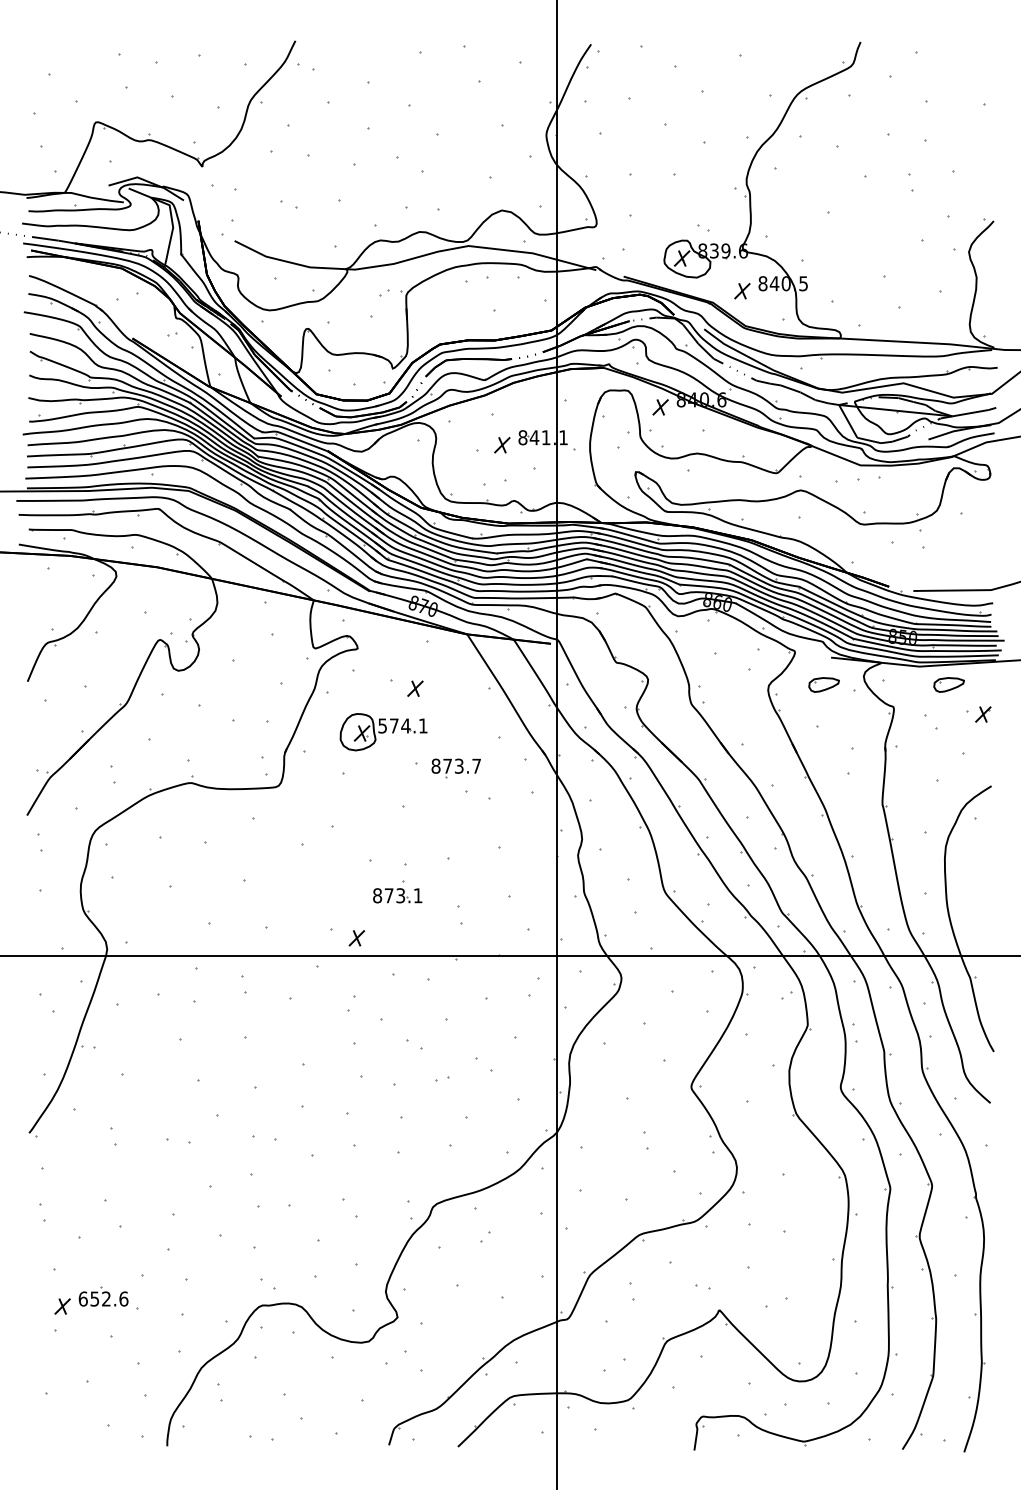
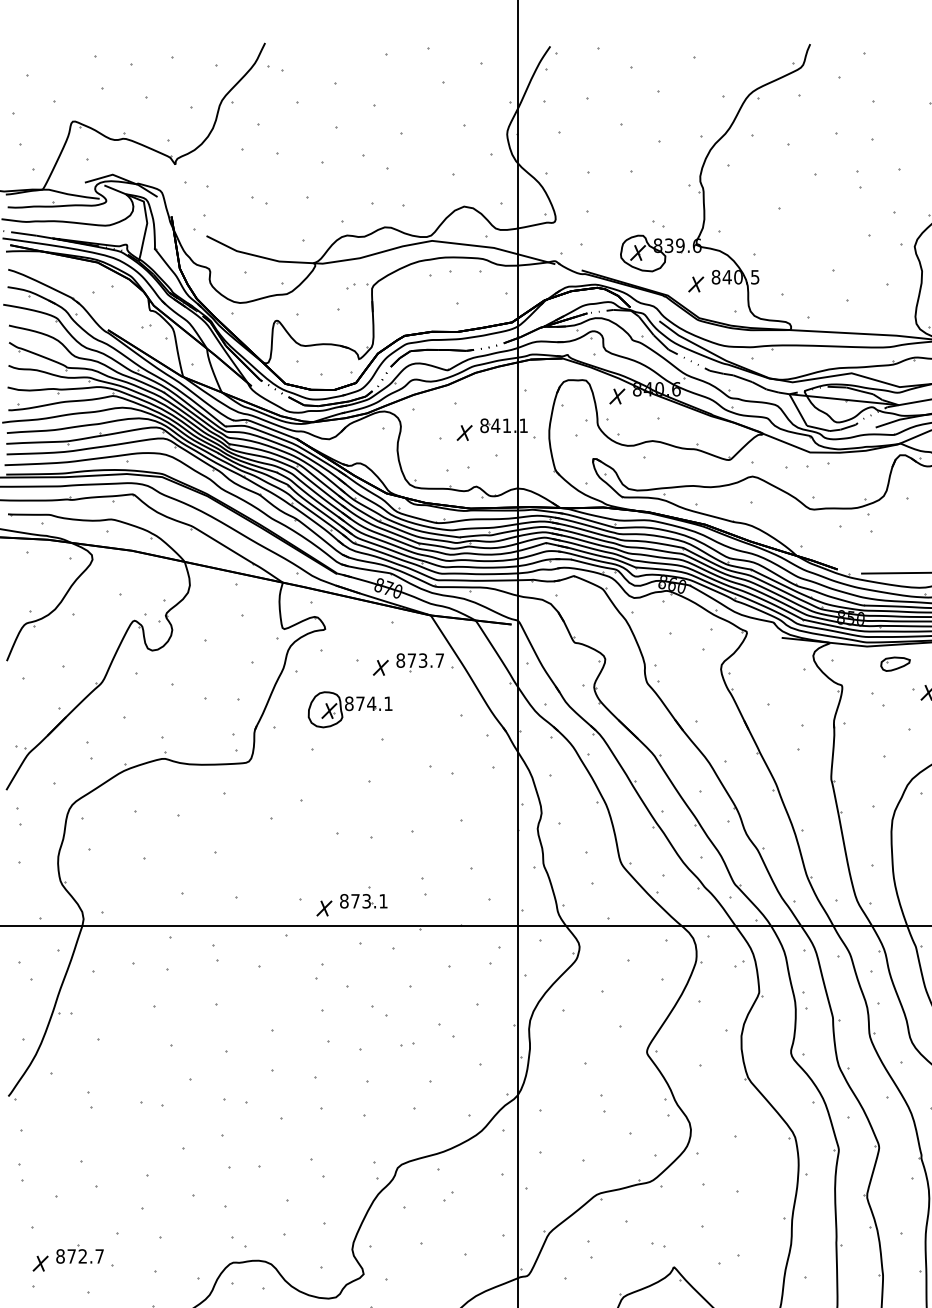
part: (823, 684) -> (774, 663), removed
text: (382, 725) -> (349, 703), 574.1 -> 874.1
part: (455, 768) -> (419, 662), moved
part: (397, 891) -> (363, 897), moved
text: (103, 1298) -> (80, 1255), 652.6 -> 872.7

